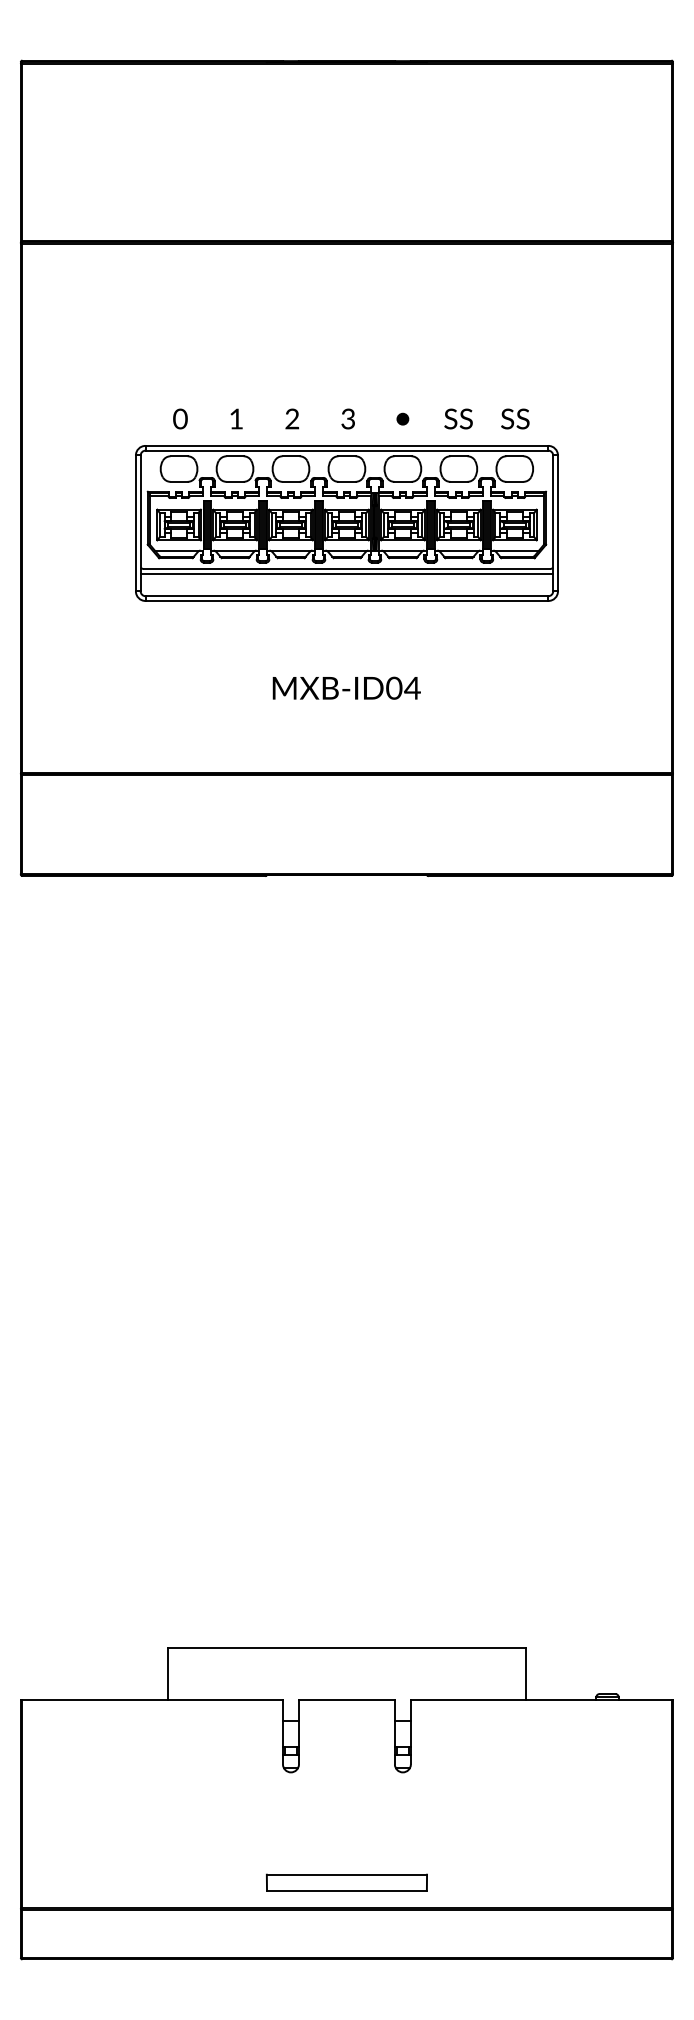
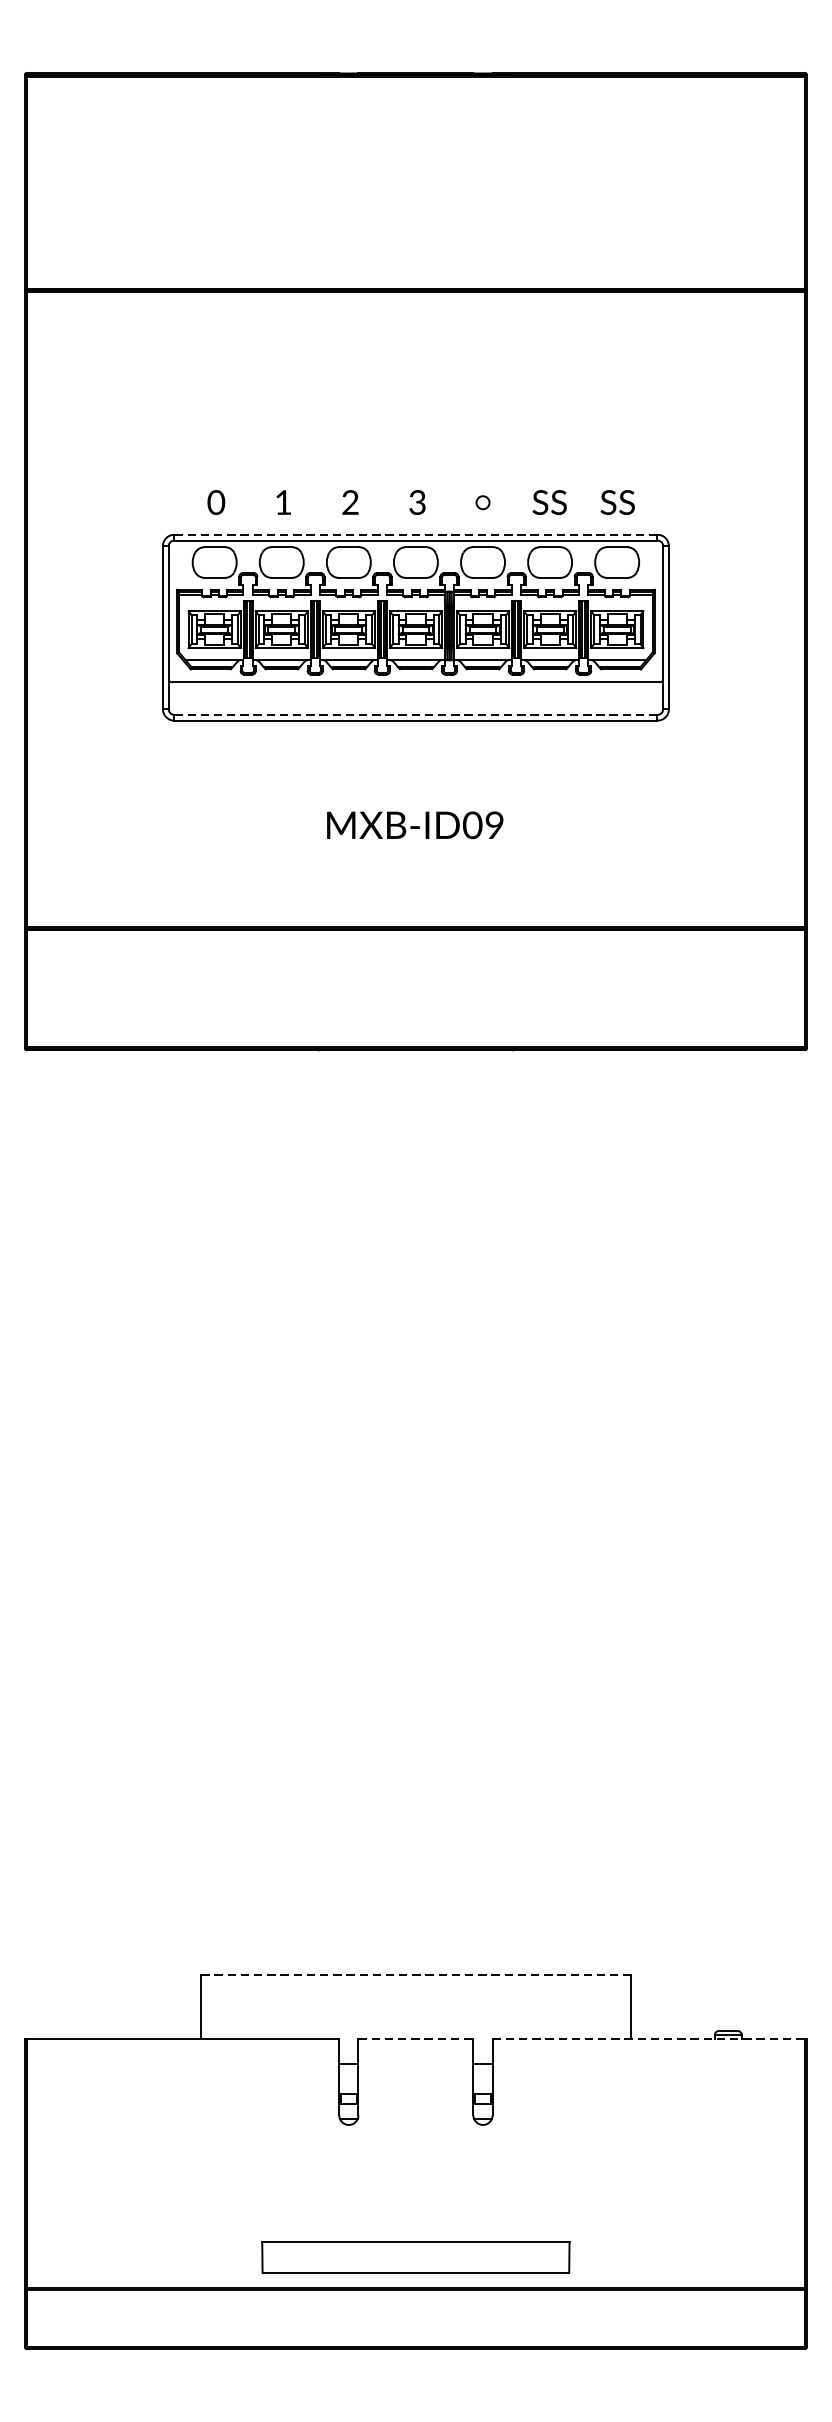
fill: (402, 418) -> (482, 501), removed
line: (347, 445) -> (416, 534), solid -> dashed
line: (346, 573) -> (415, 687), removed
line: (346, 596) -> (415, 715), solid -> dashed
text: (412, 687) -> (494, 824), MXB-ID04 -> MXB-ID09
line: (347, 1647) -> (416, 1975), solid -> dashed
line: (346, 1700) -> (415, 2038), solid -> dashed
line: (542, 1700) -> (650, 2038), solid -> dashed
part: (346, 1882) -> (415, 2256), size x1.6

